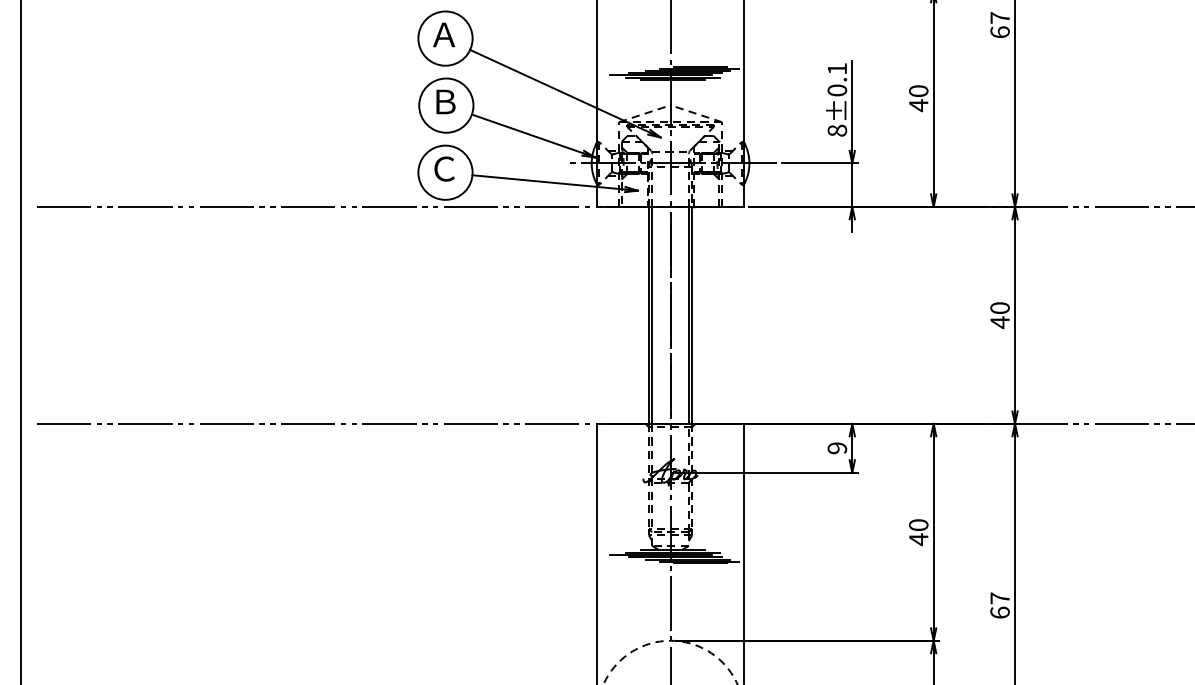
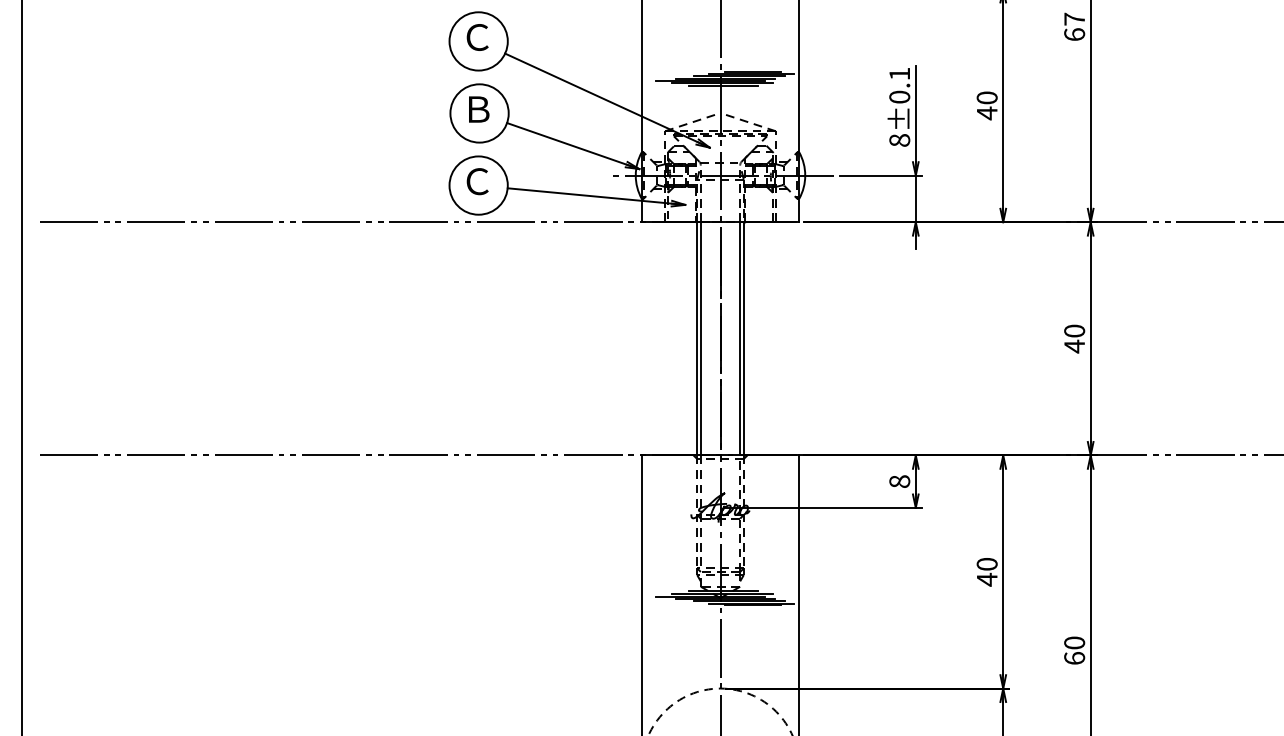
text: (444, 34) -> (477, 37), Ａ -> Ｃ
text: (837, 448) -> (899, 481), 9 -> 8
text: (999, 598) -> (1073, 643), 67 -> 60

